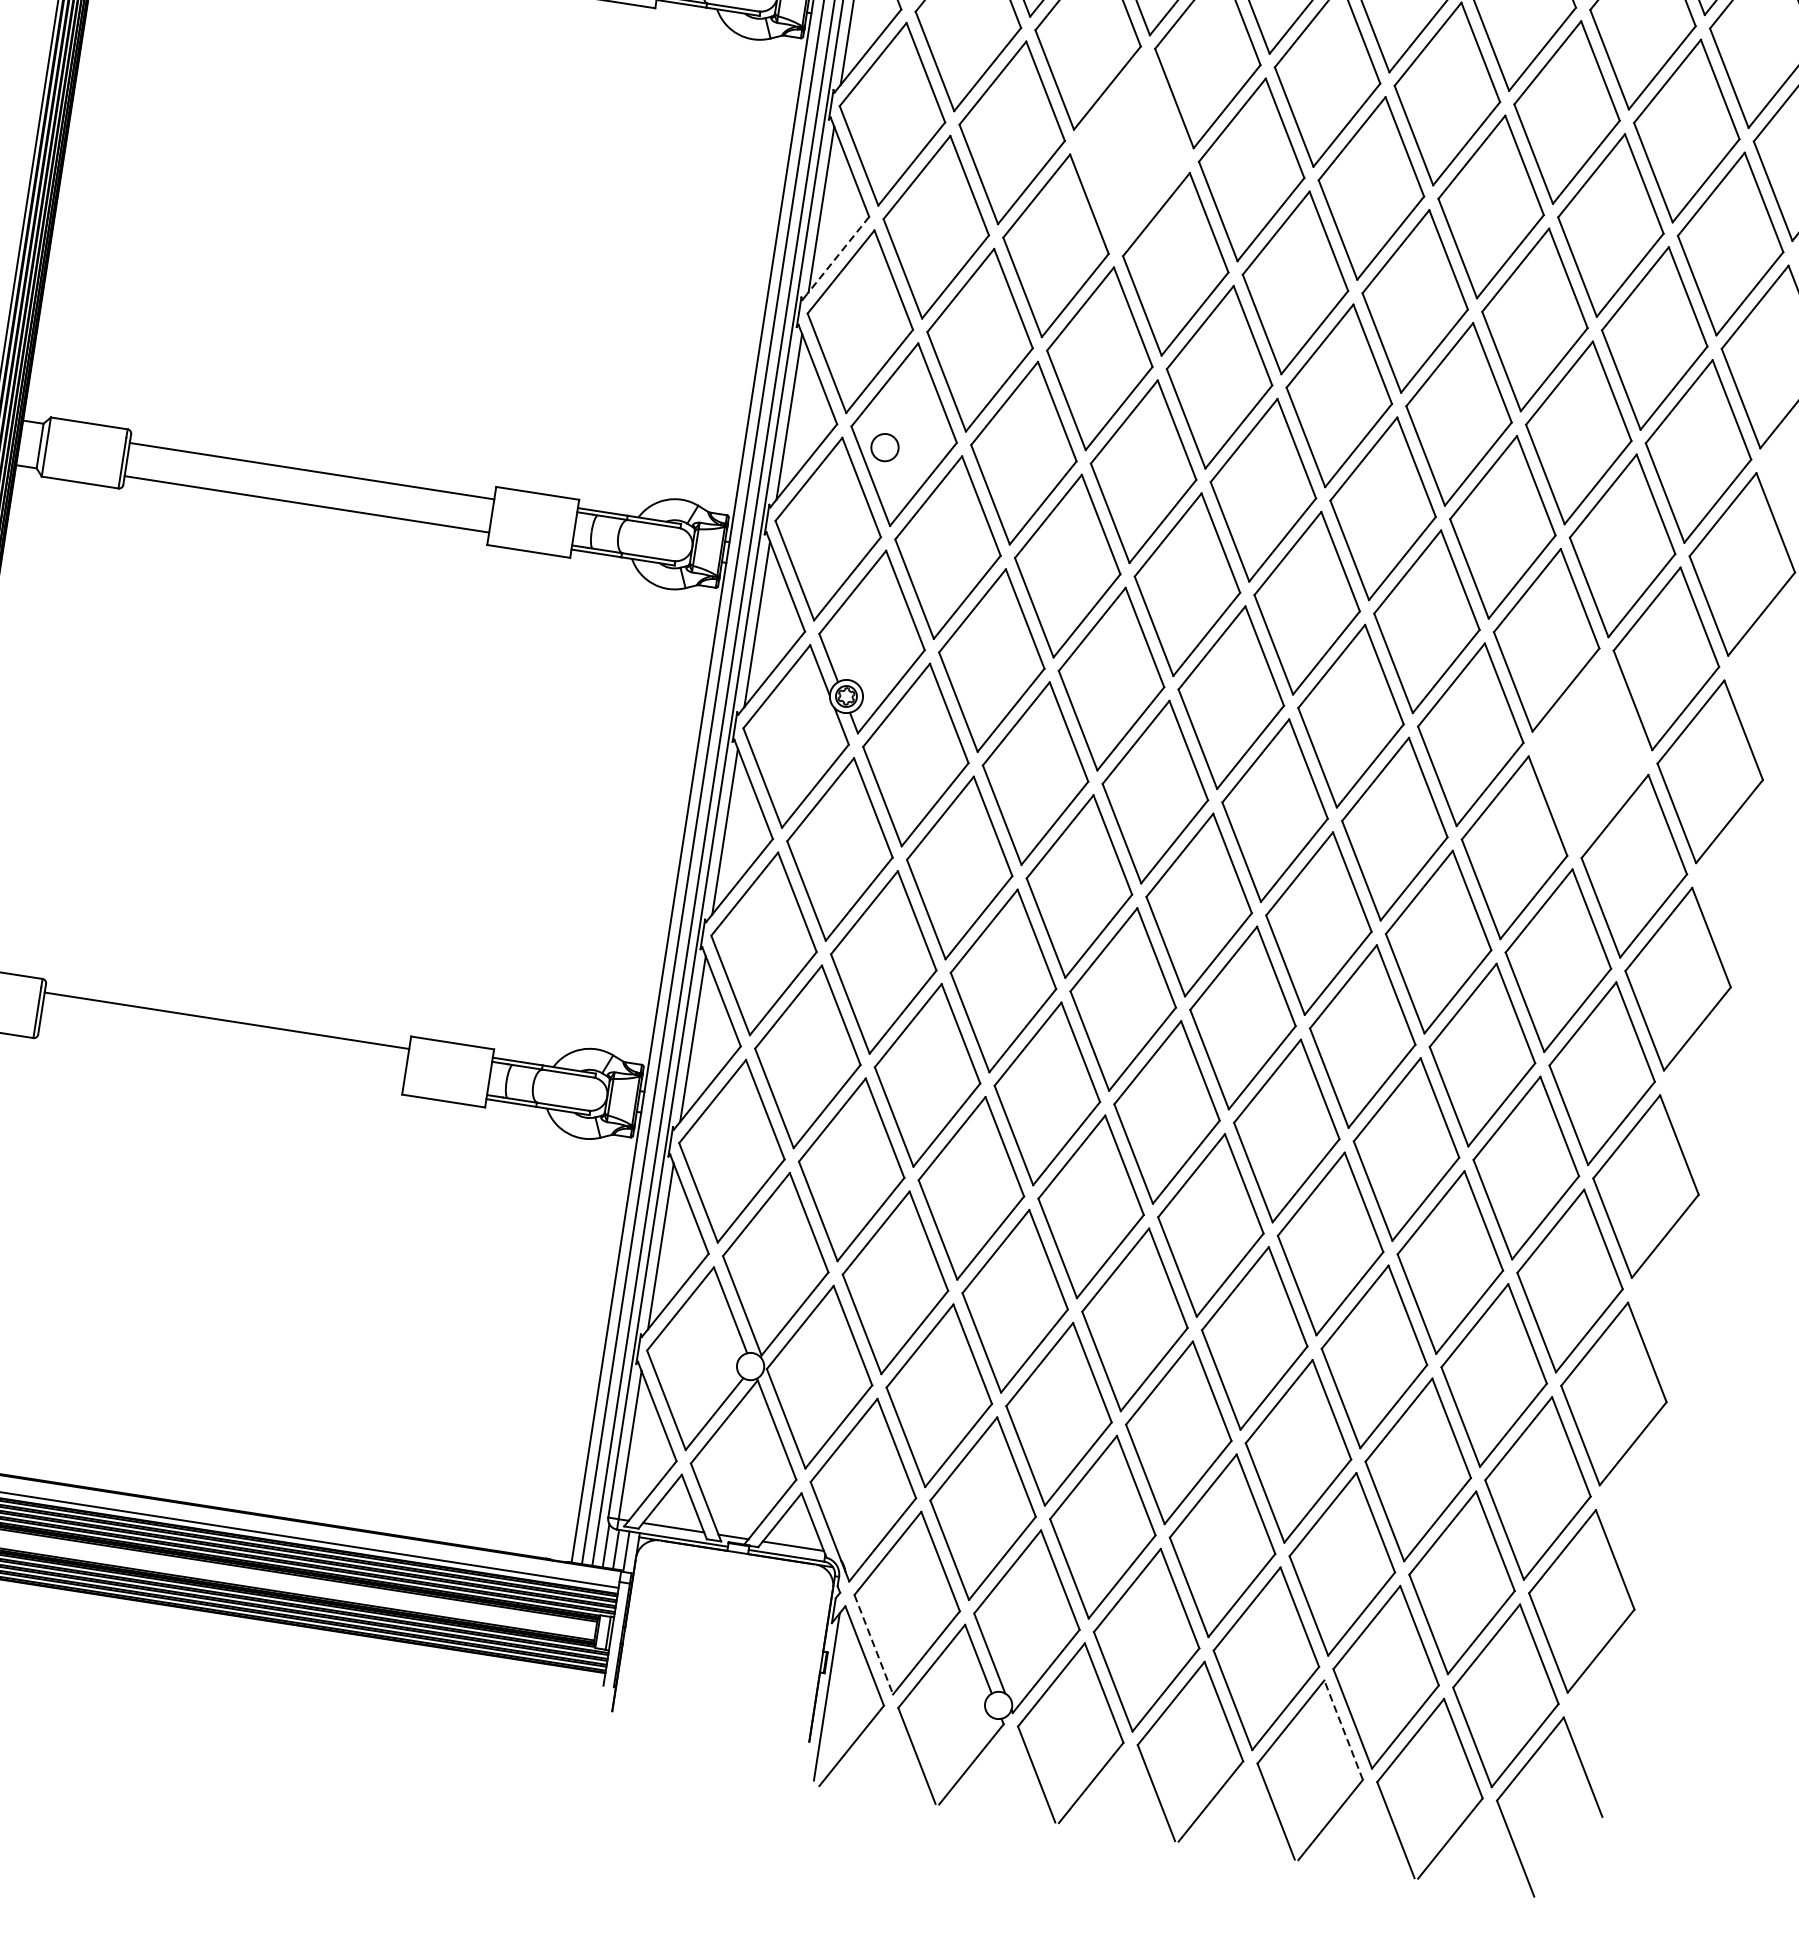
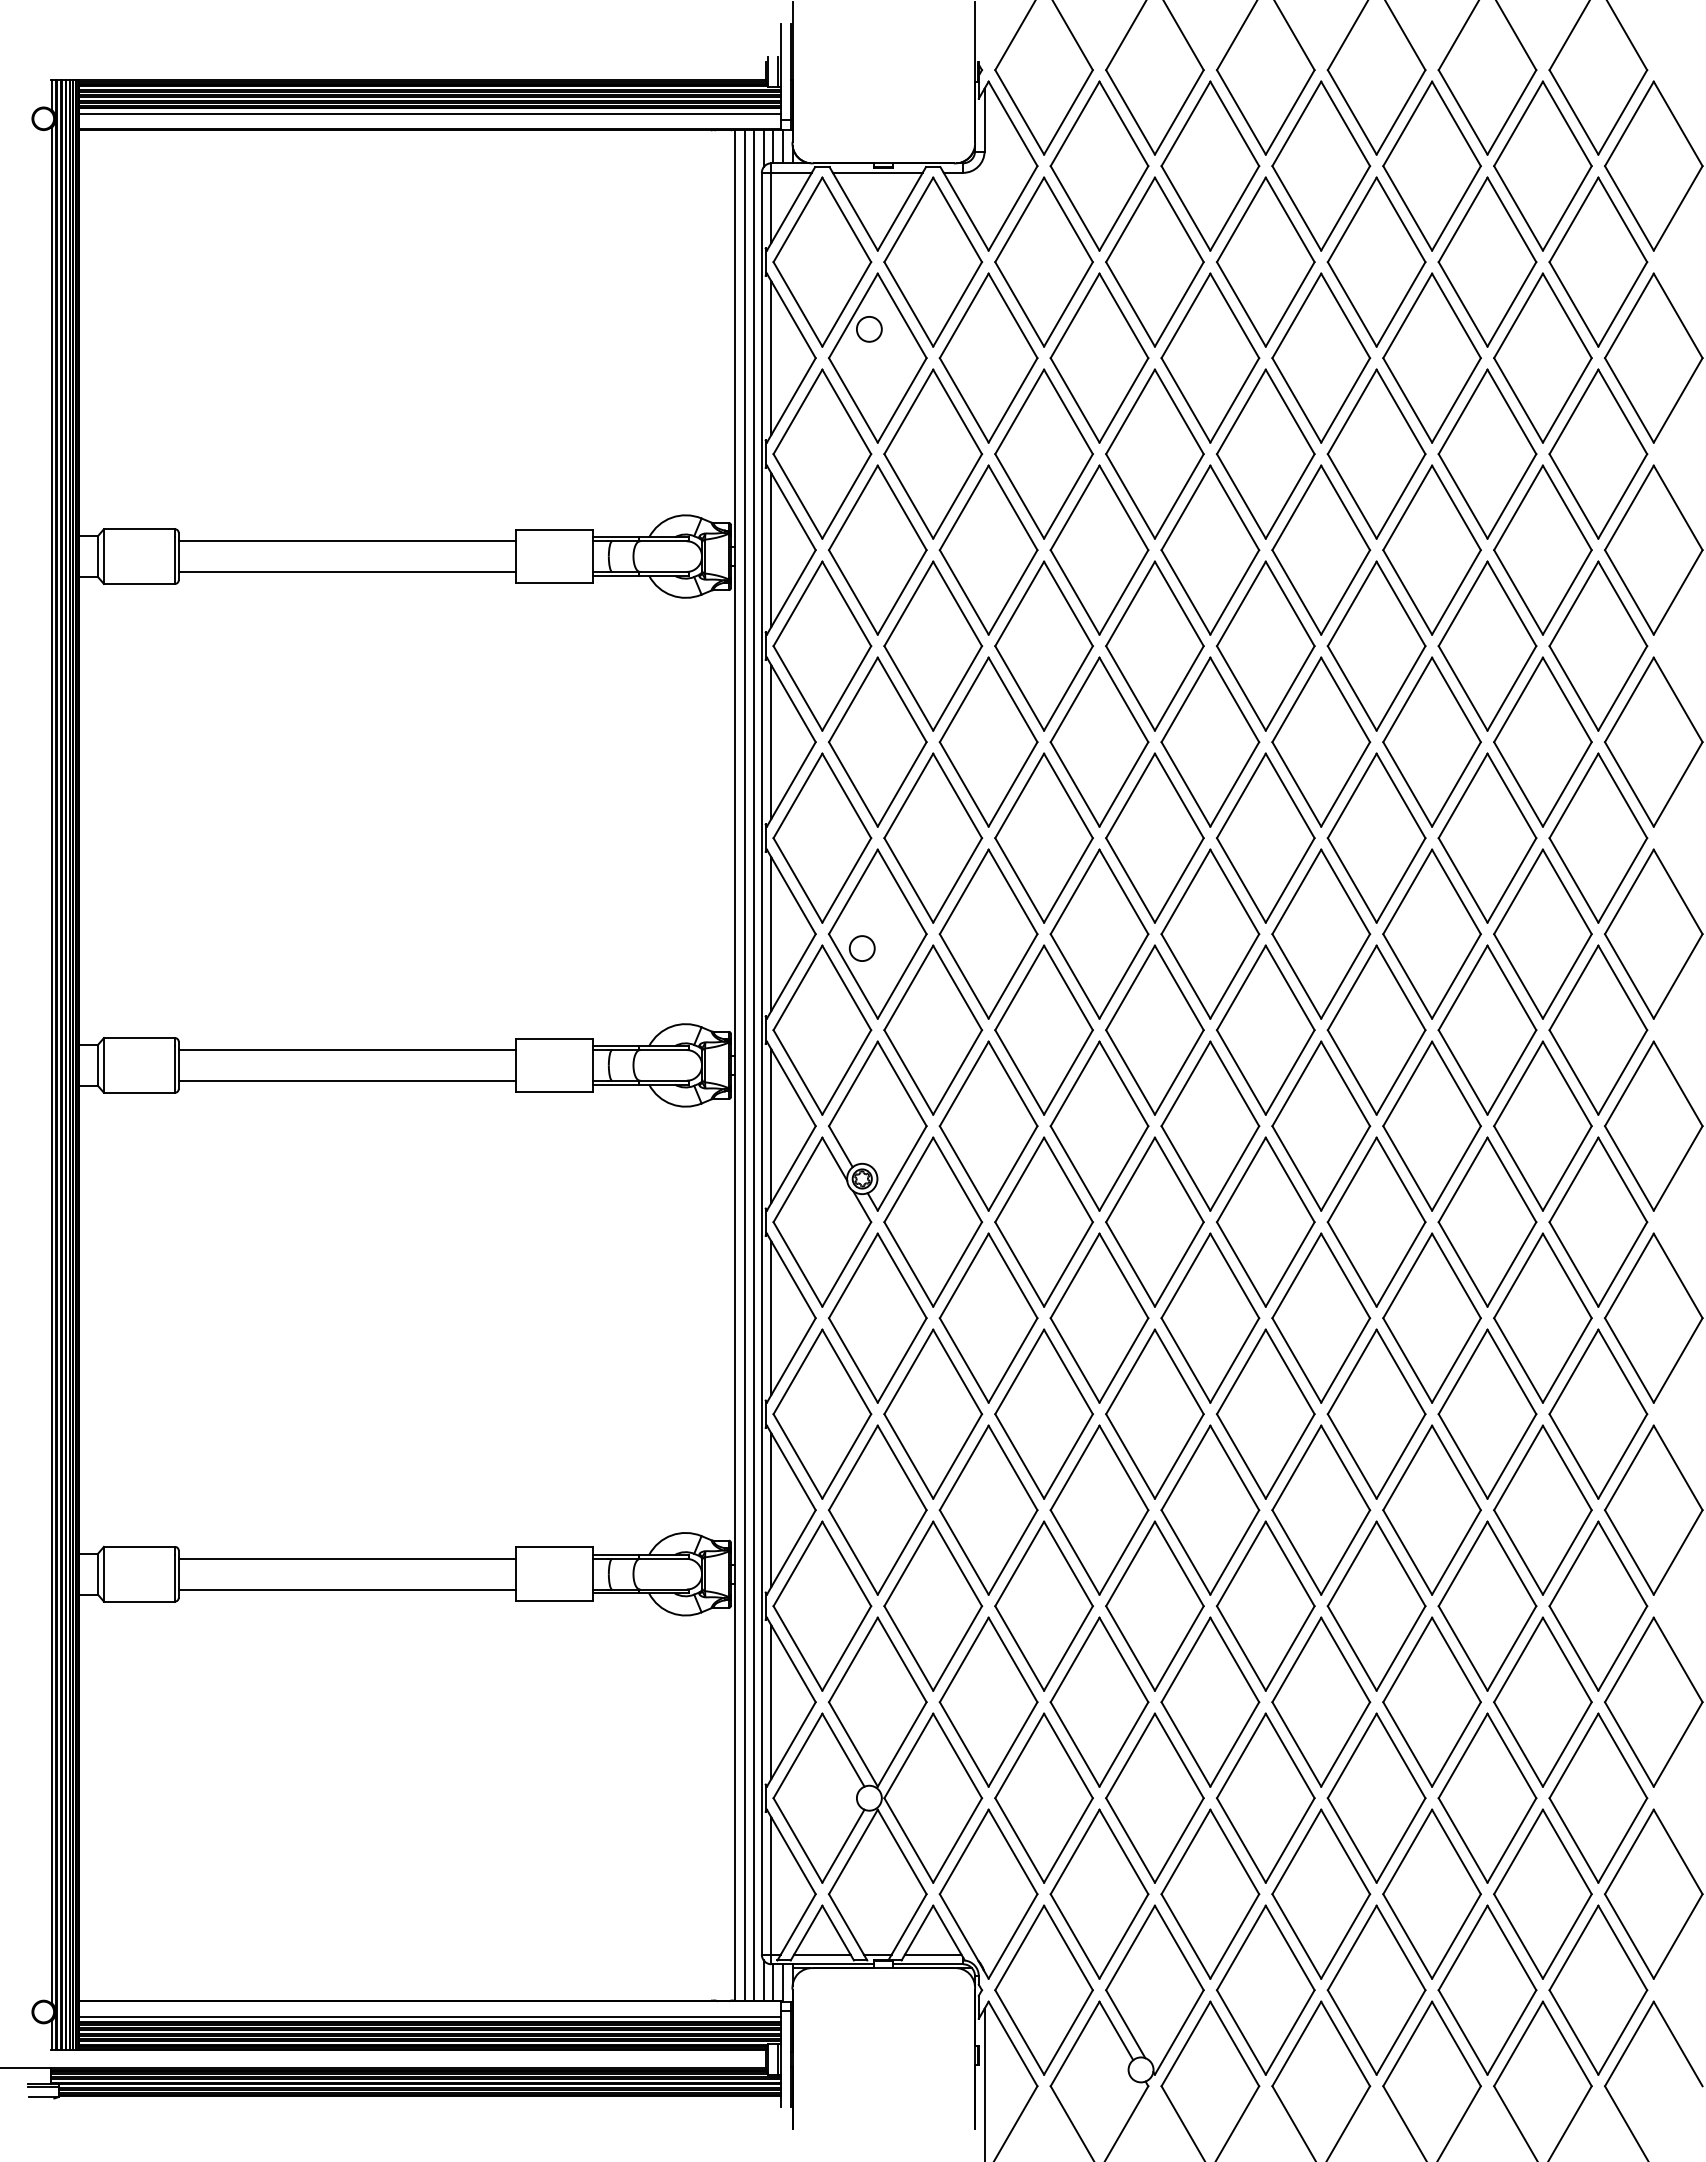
part: (1131, 150) -> (1043, 645), added
line: (838, 254) -> (793, 780), dashed -> solid
part: (1590, 752) -> (1542, 1125), added
line: (221, 1053) -> (347, 1589), added
line: (873, 1644) -> (1019, 2032), dashed -> solid
line: (1343, 1730) -> (1456, 2044), dashed -> solid

